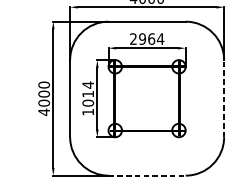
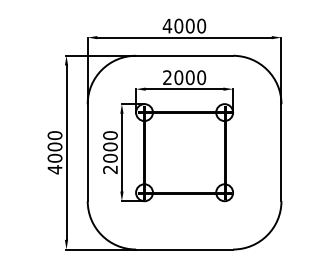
text: (151, 38) -> (190, 77), 2964 -> 2000
text: (88, 98) -> (110, 152), 1014 -> 2000
line: (224, 98) -> (281, 152), dashed -> solid
line: (147, 175) -> (184, 249), dashed -> solid

